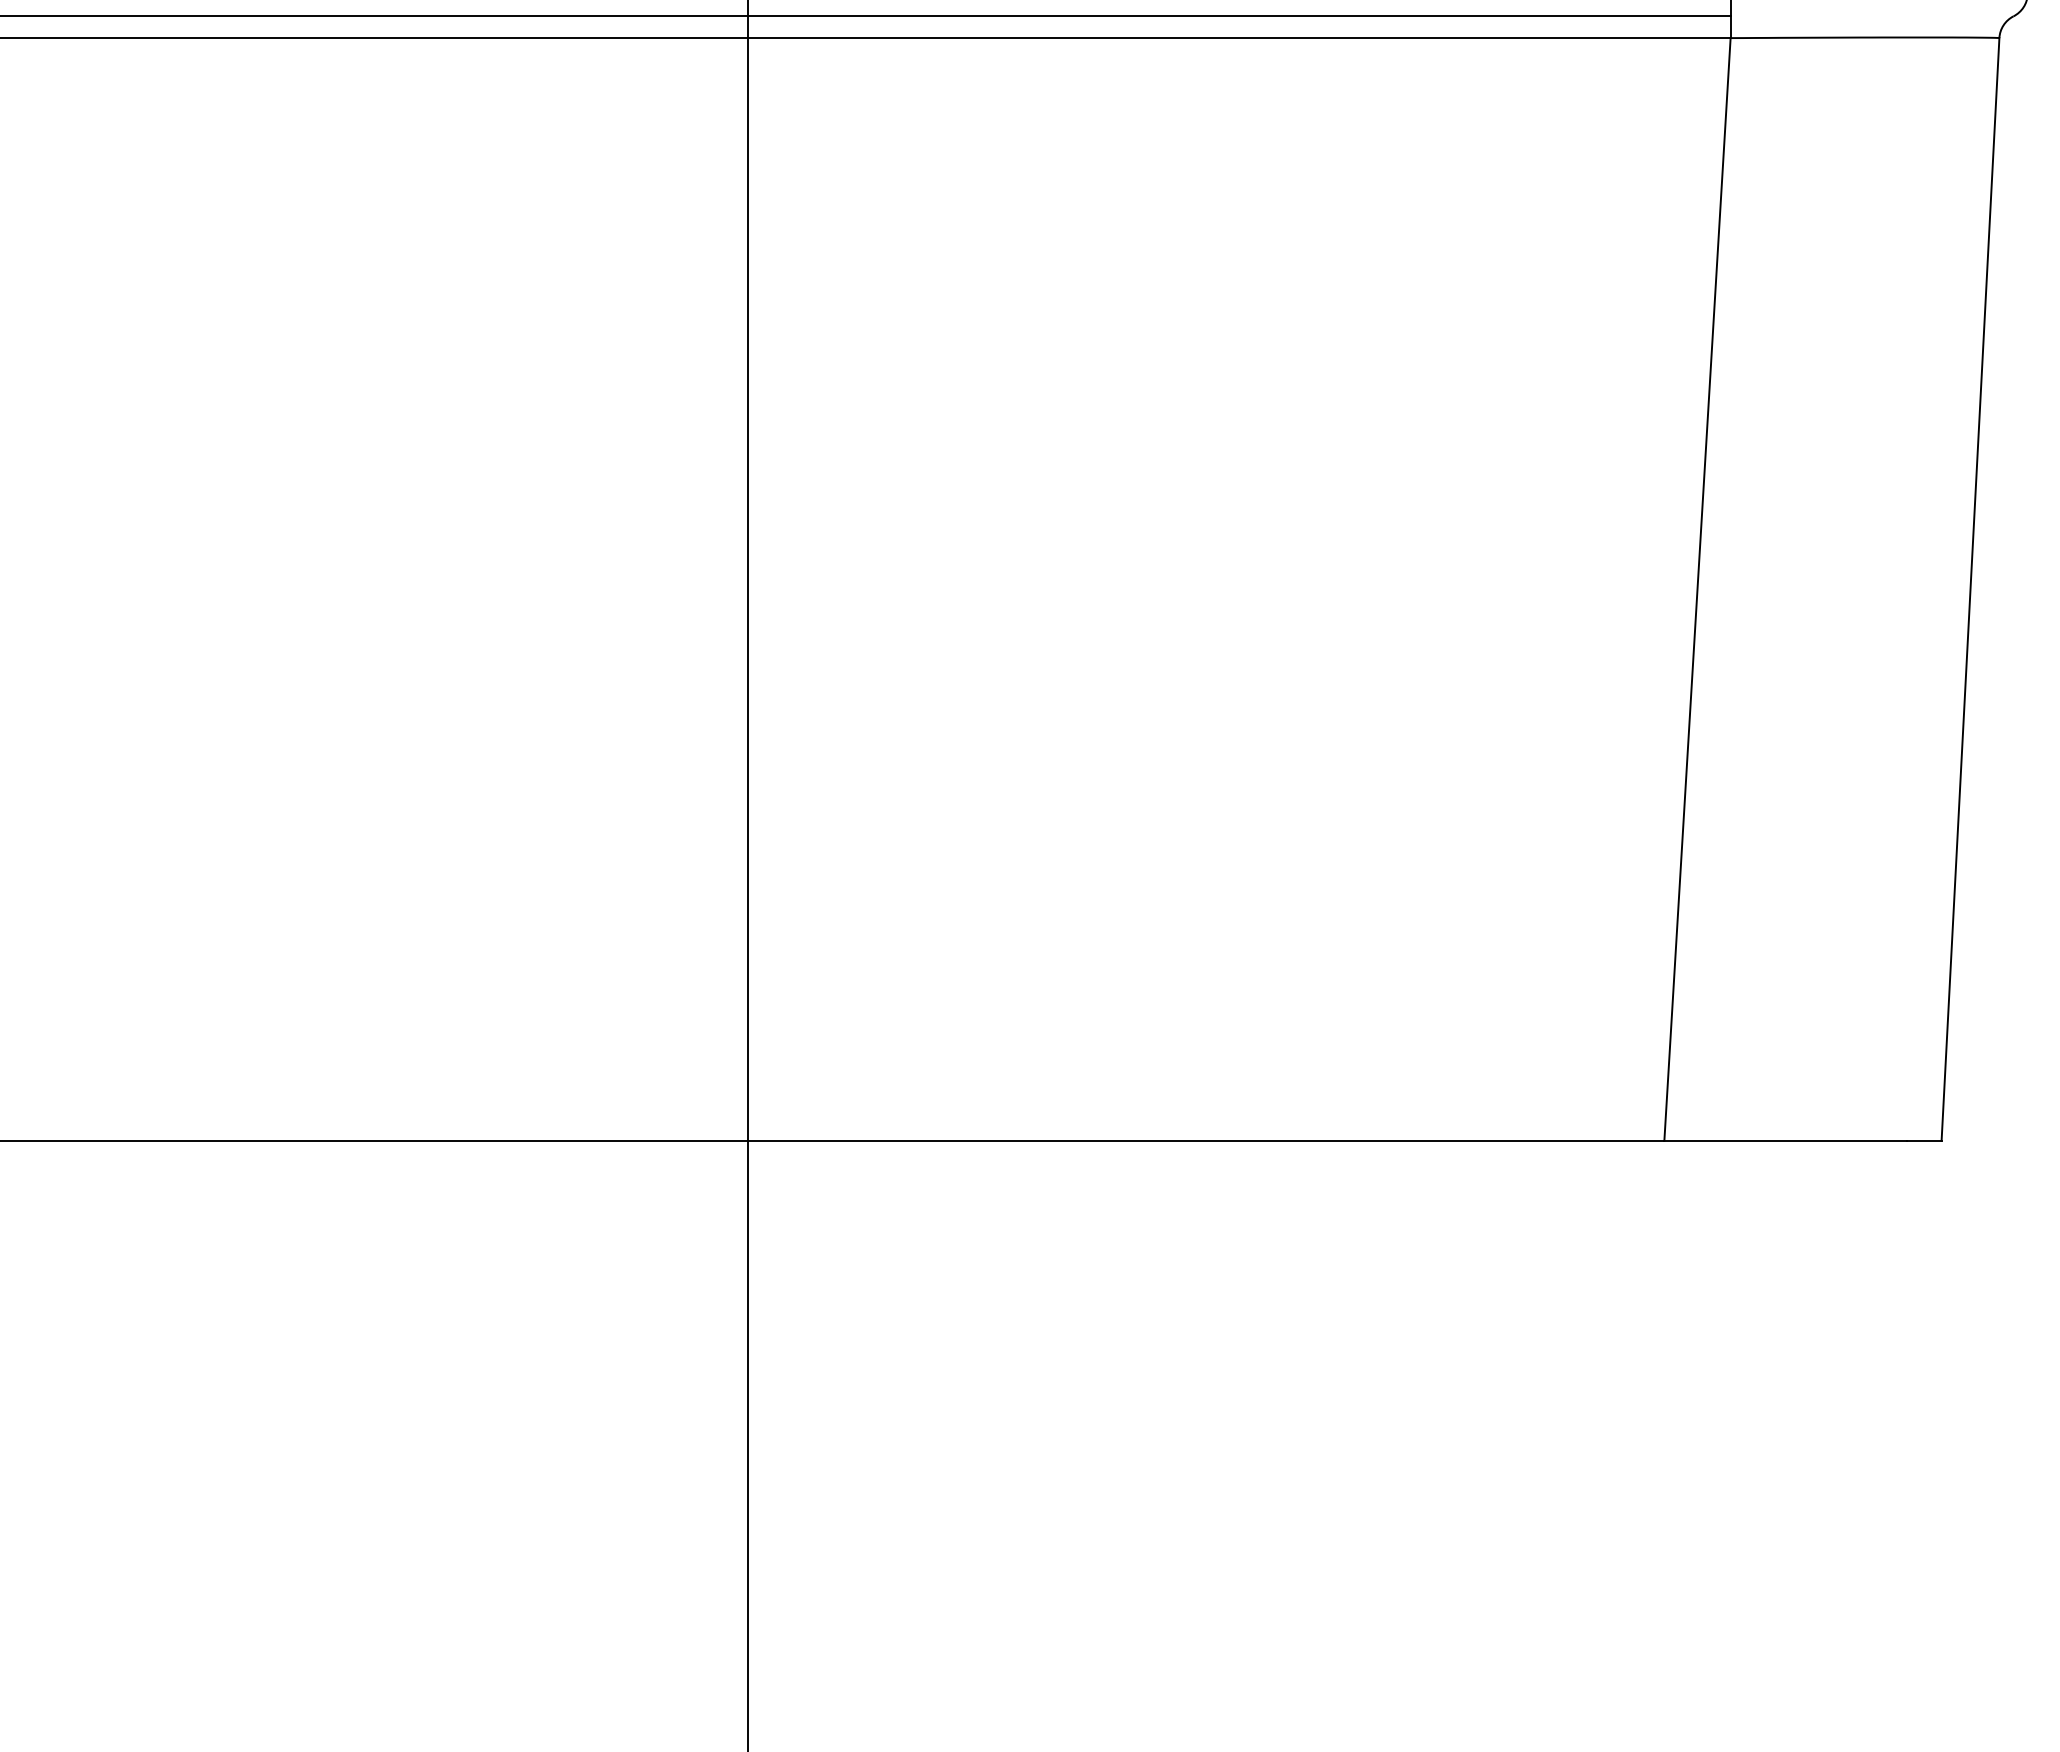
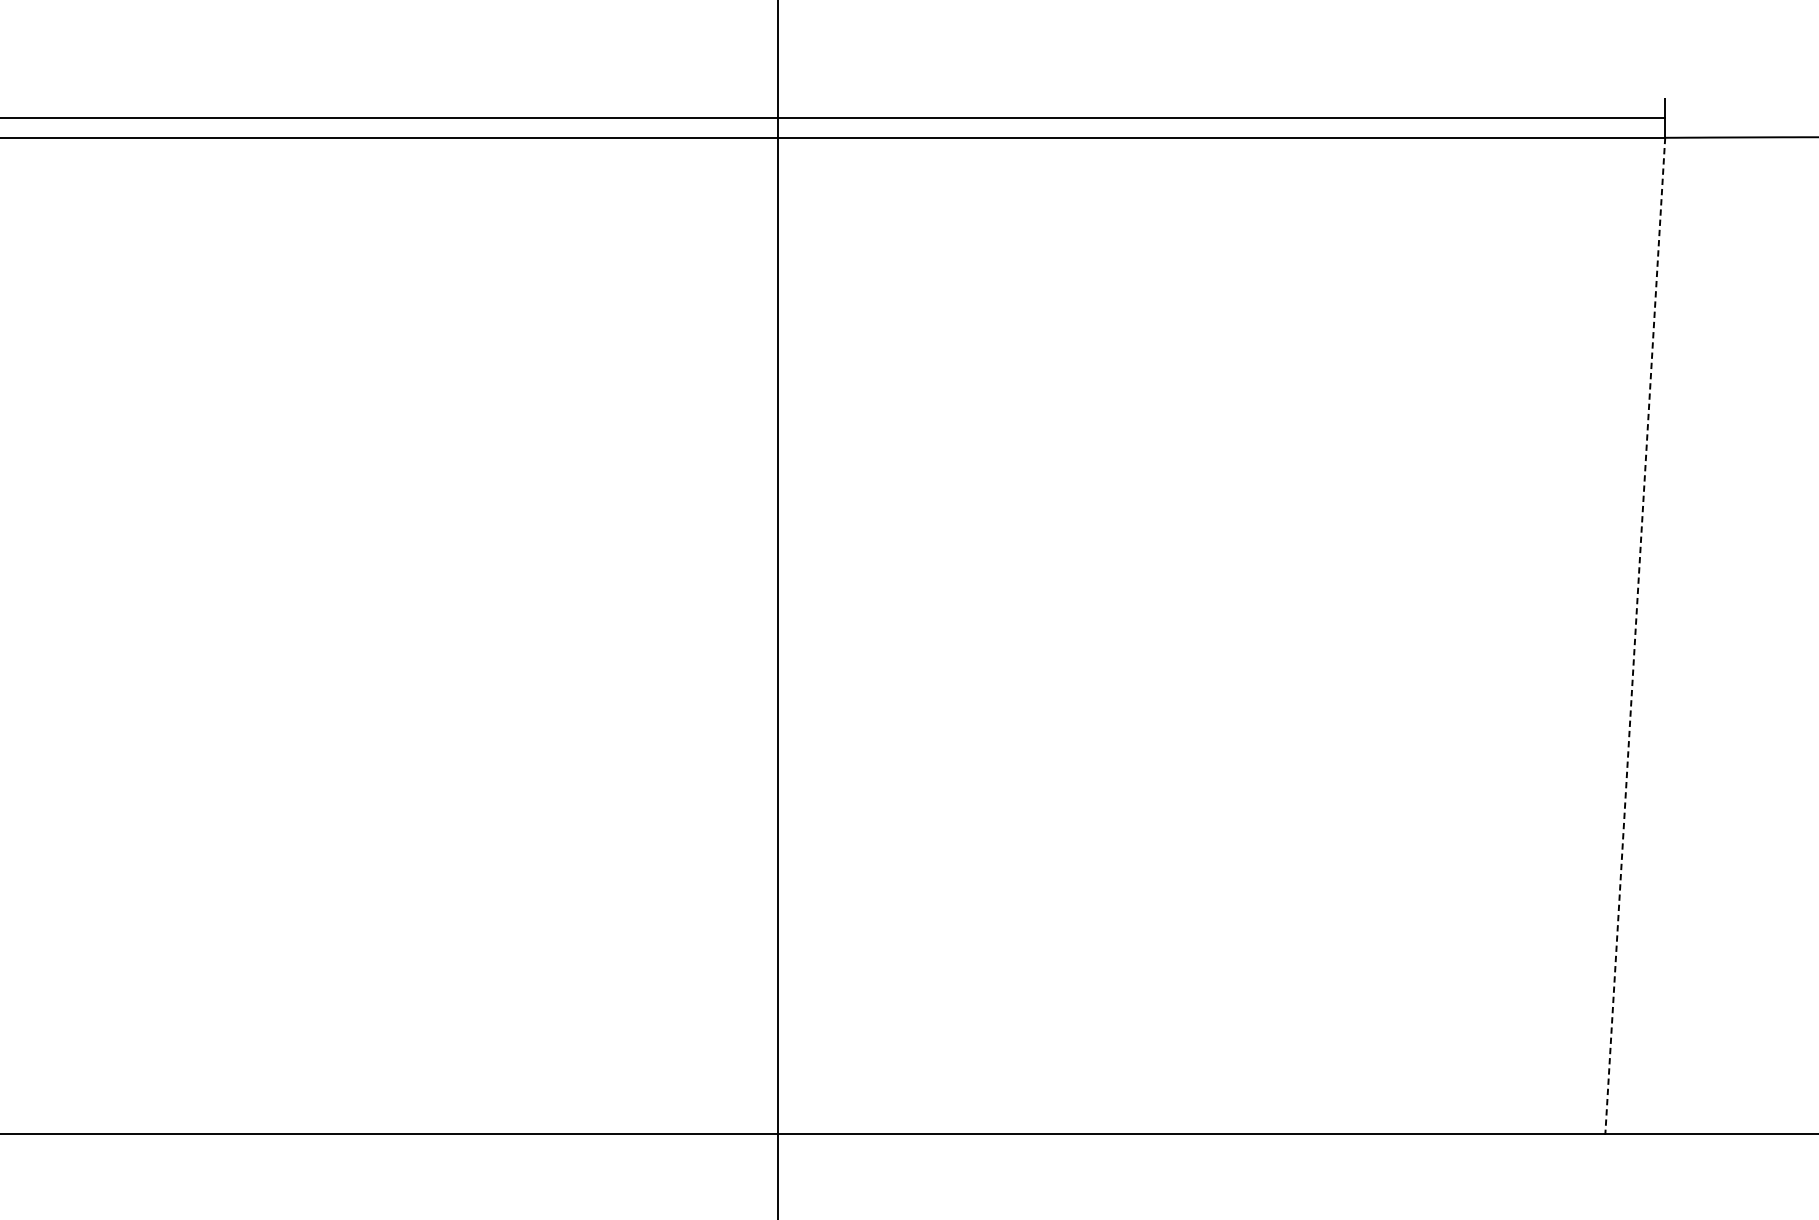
line: (1697, 590) -> (1635, 636), solid -> dashed

